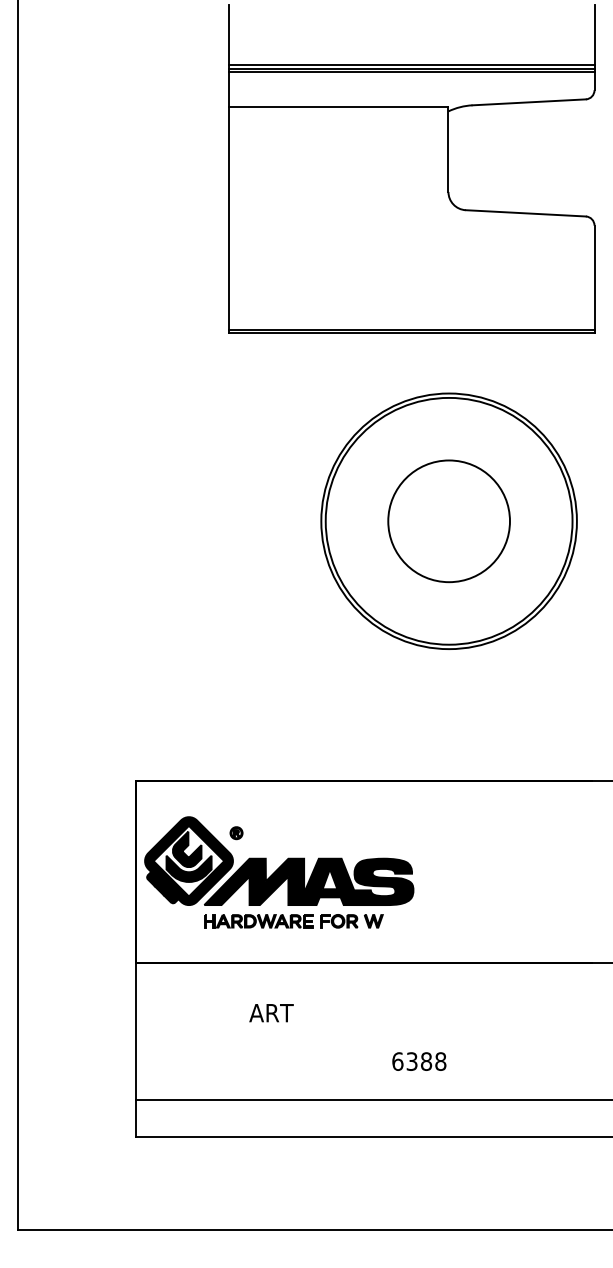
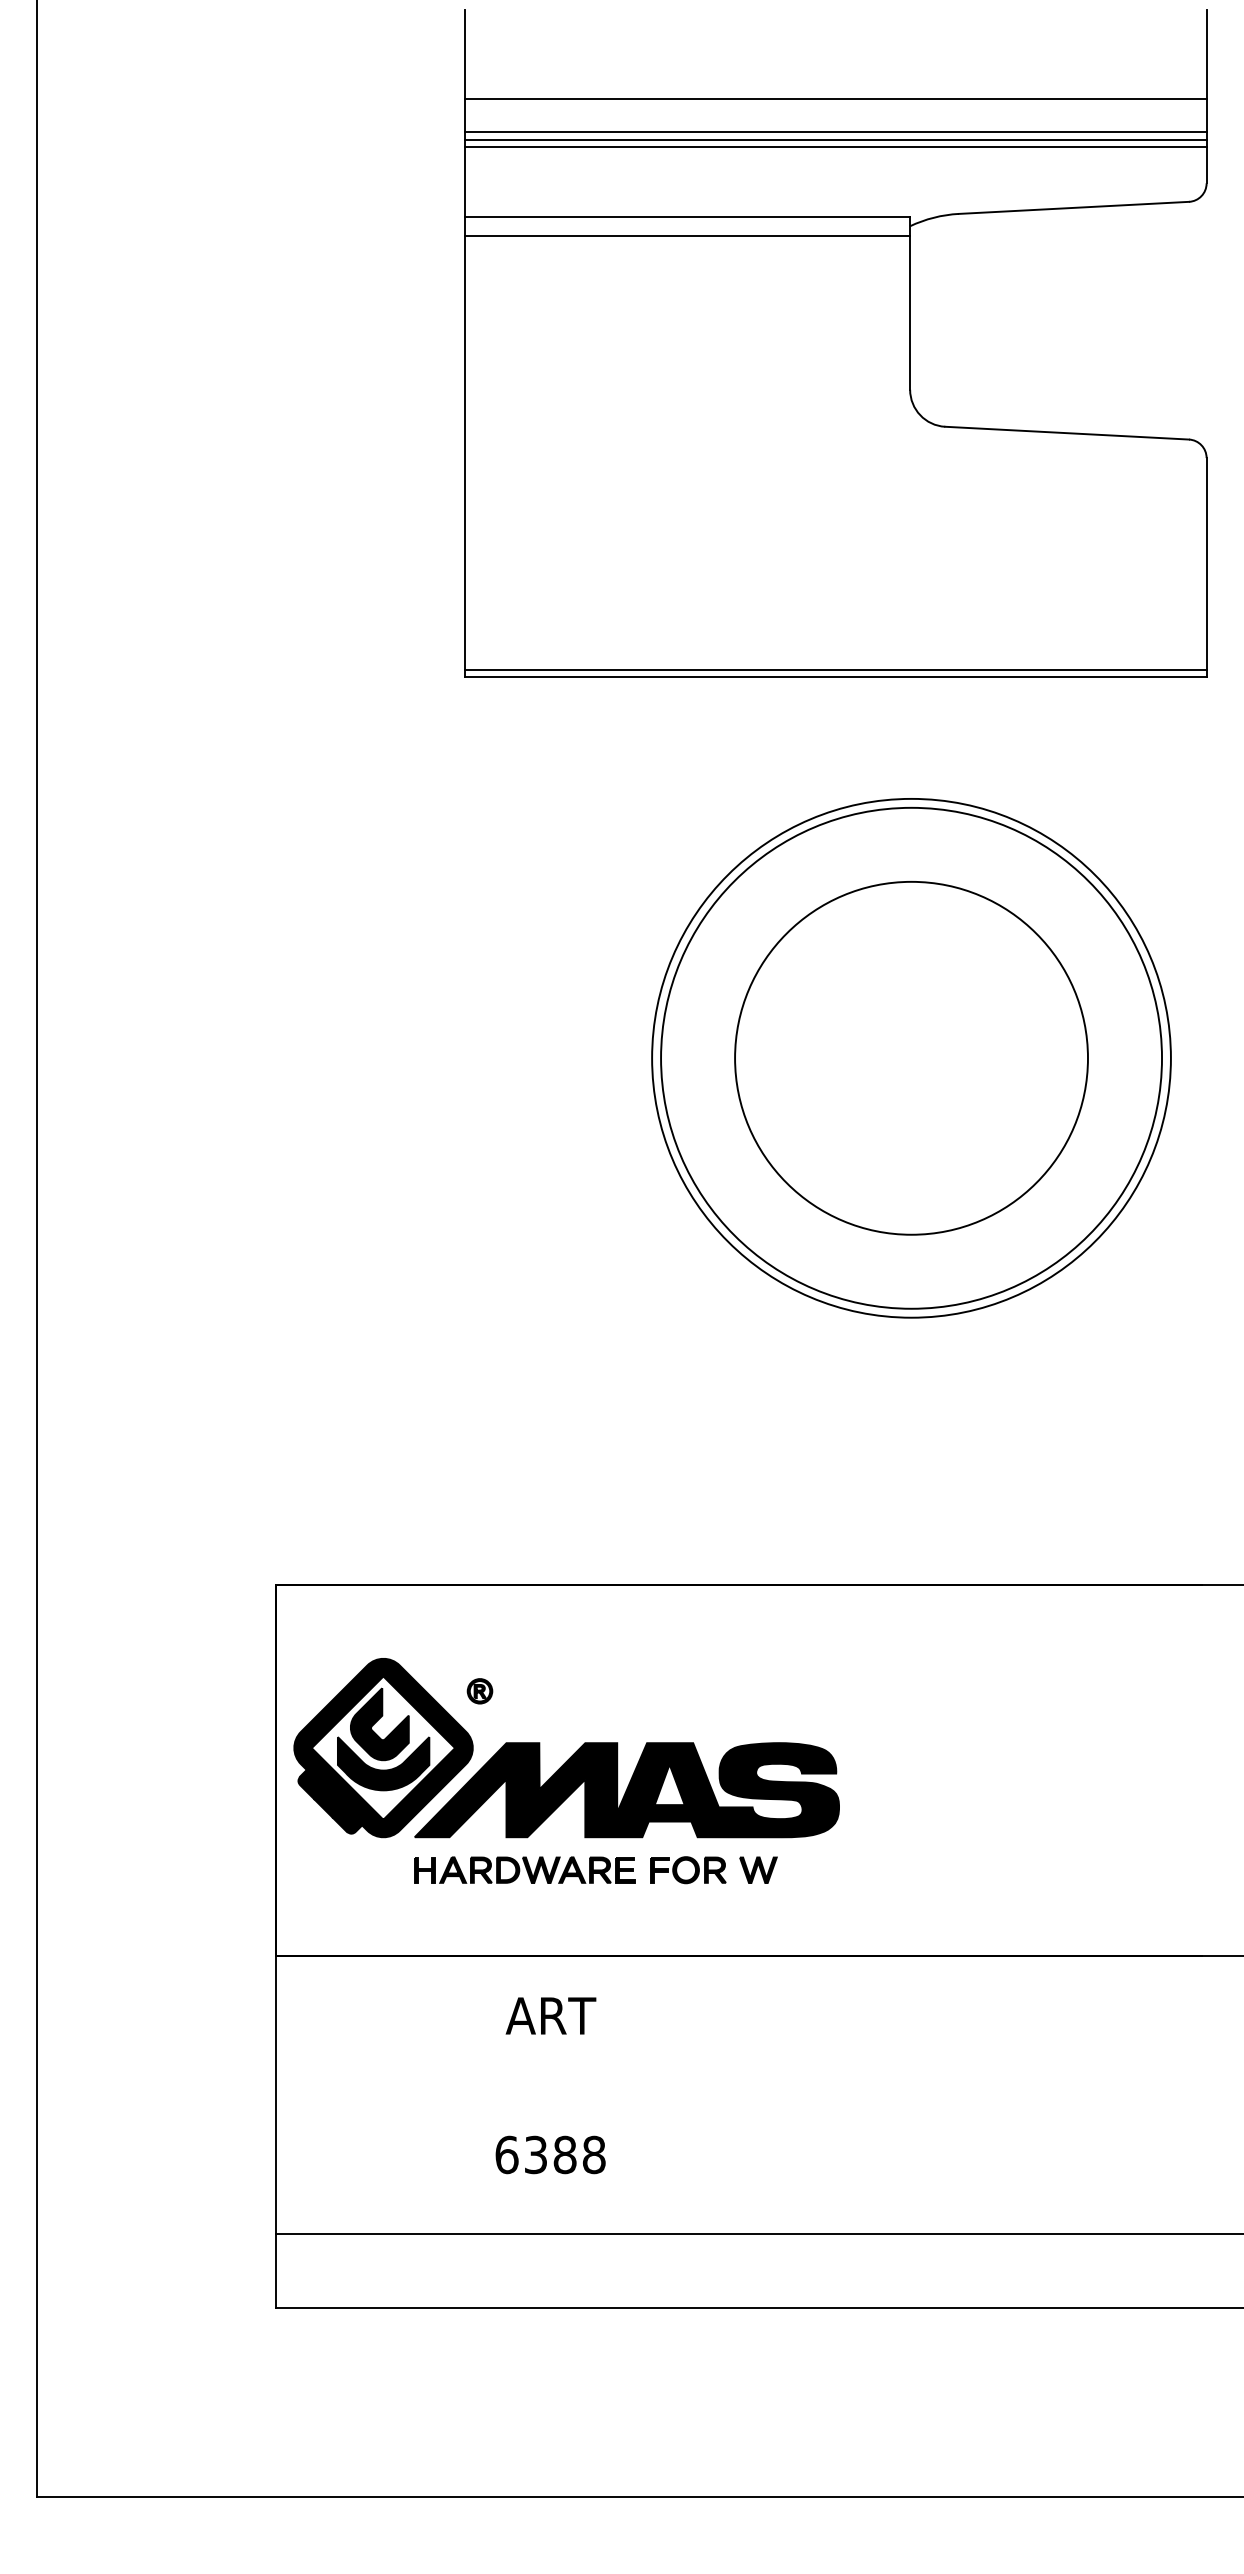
line: (411, 48) -> (835, 98), added
line: (338, 116) -> (686, 236), added
circle: (449, 521) -> (912, 1058), size x1.43
text: (271, 1013) -> (550, 2016), moved
text: (419, 1061) -> (550, 2154), moved

